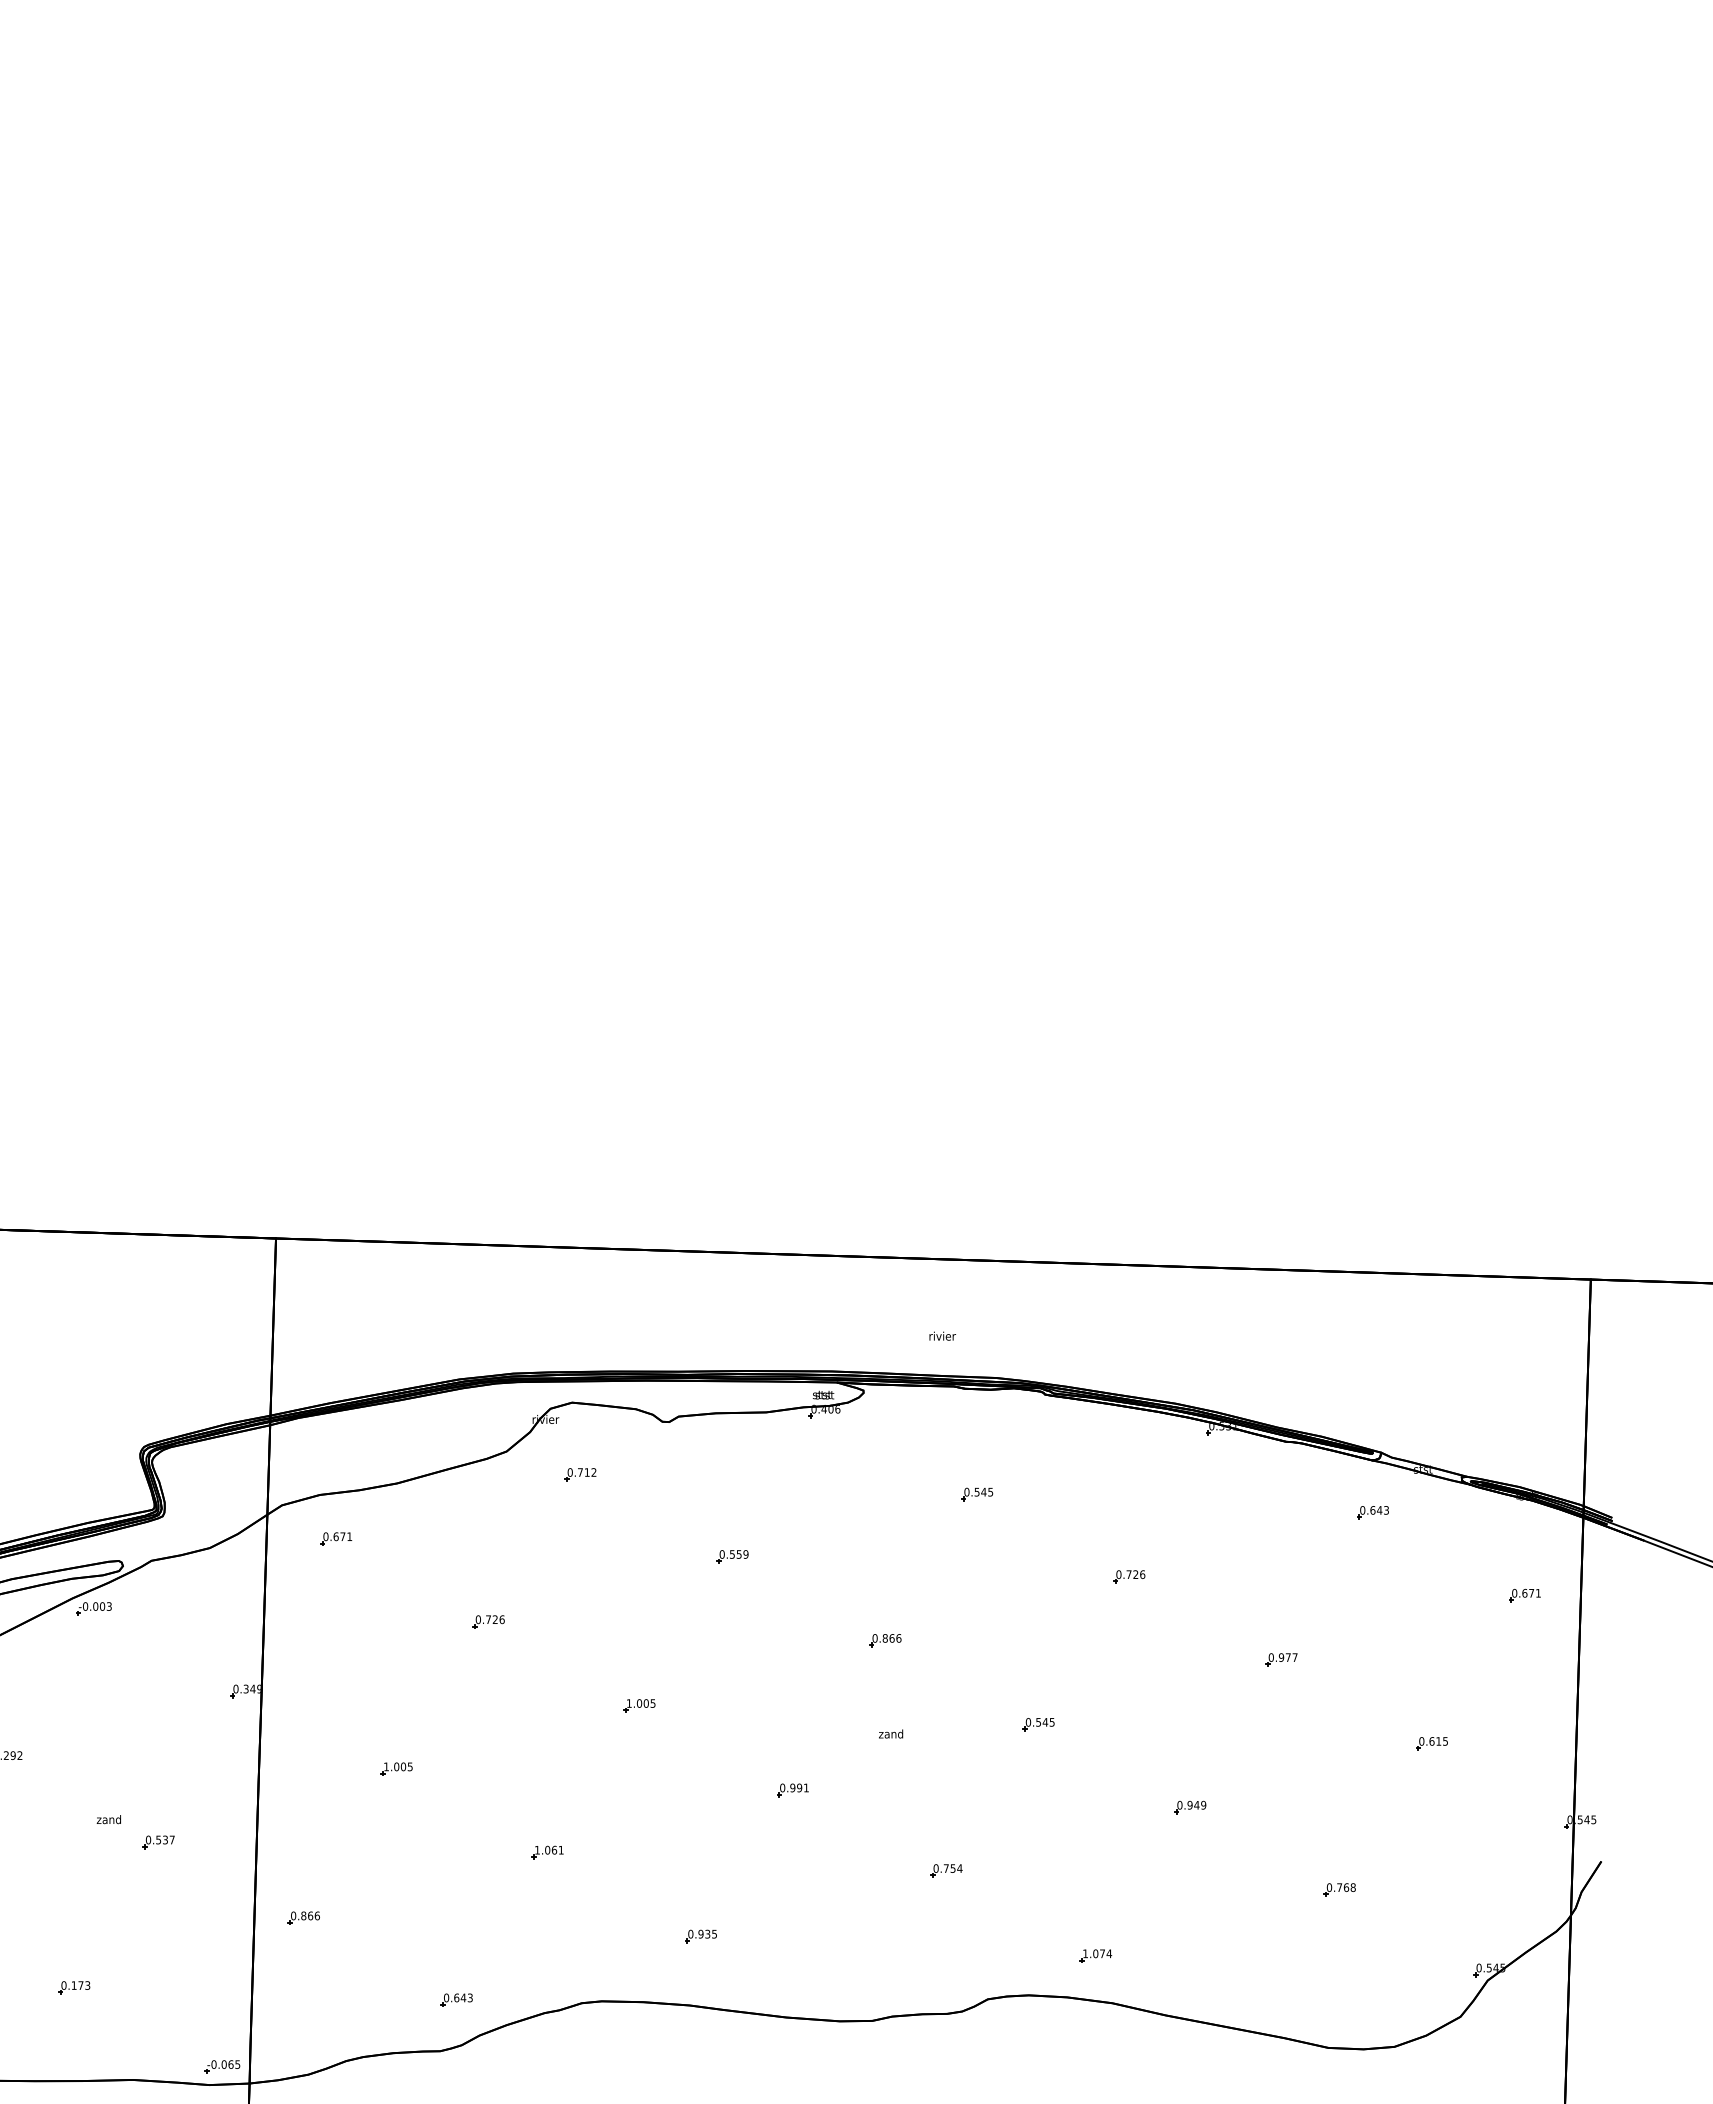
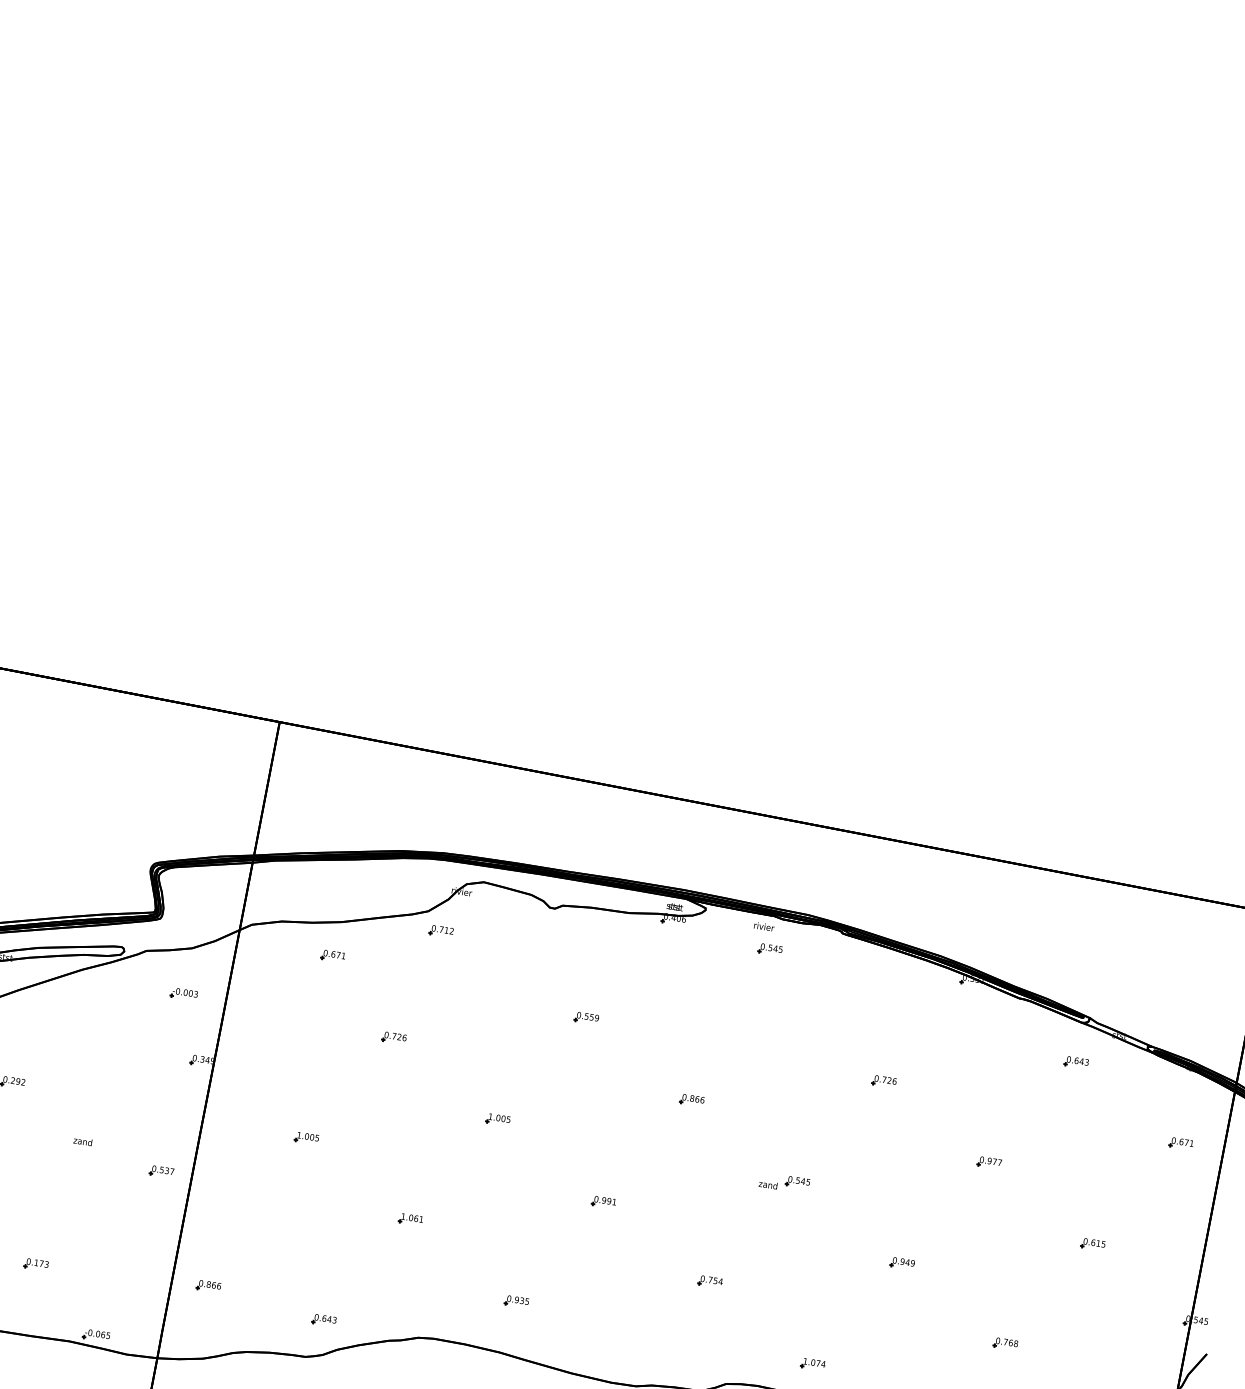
text: (942, 1335) -> (764, 926), moved
part: (580, 1474) -> (441, 931), moved
part: (977, 1494) -> (770, 949), moved
part: (336, 1538) -> (333, 955), moved
part: (93, 1608) -> (183, 993), moved
text: (891, 1733) -> (768, 1184), moved
part: (158, 1842) -> (161, 1171), moved
part: (303, 1917) -> (208, 1285), moved
part: (222, 2066) -> (96, 1335), moved

